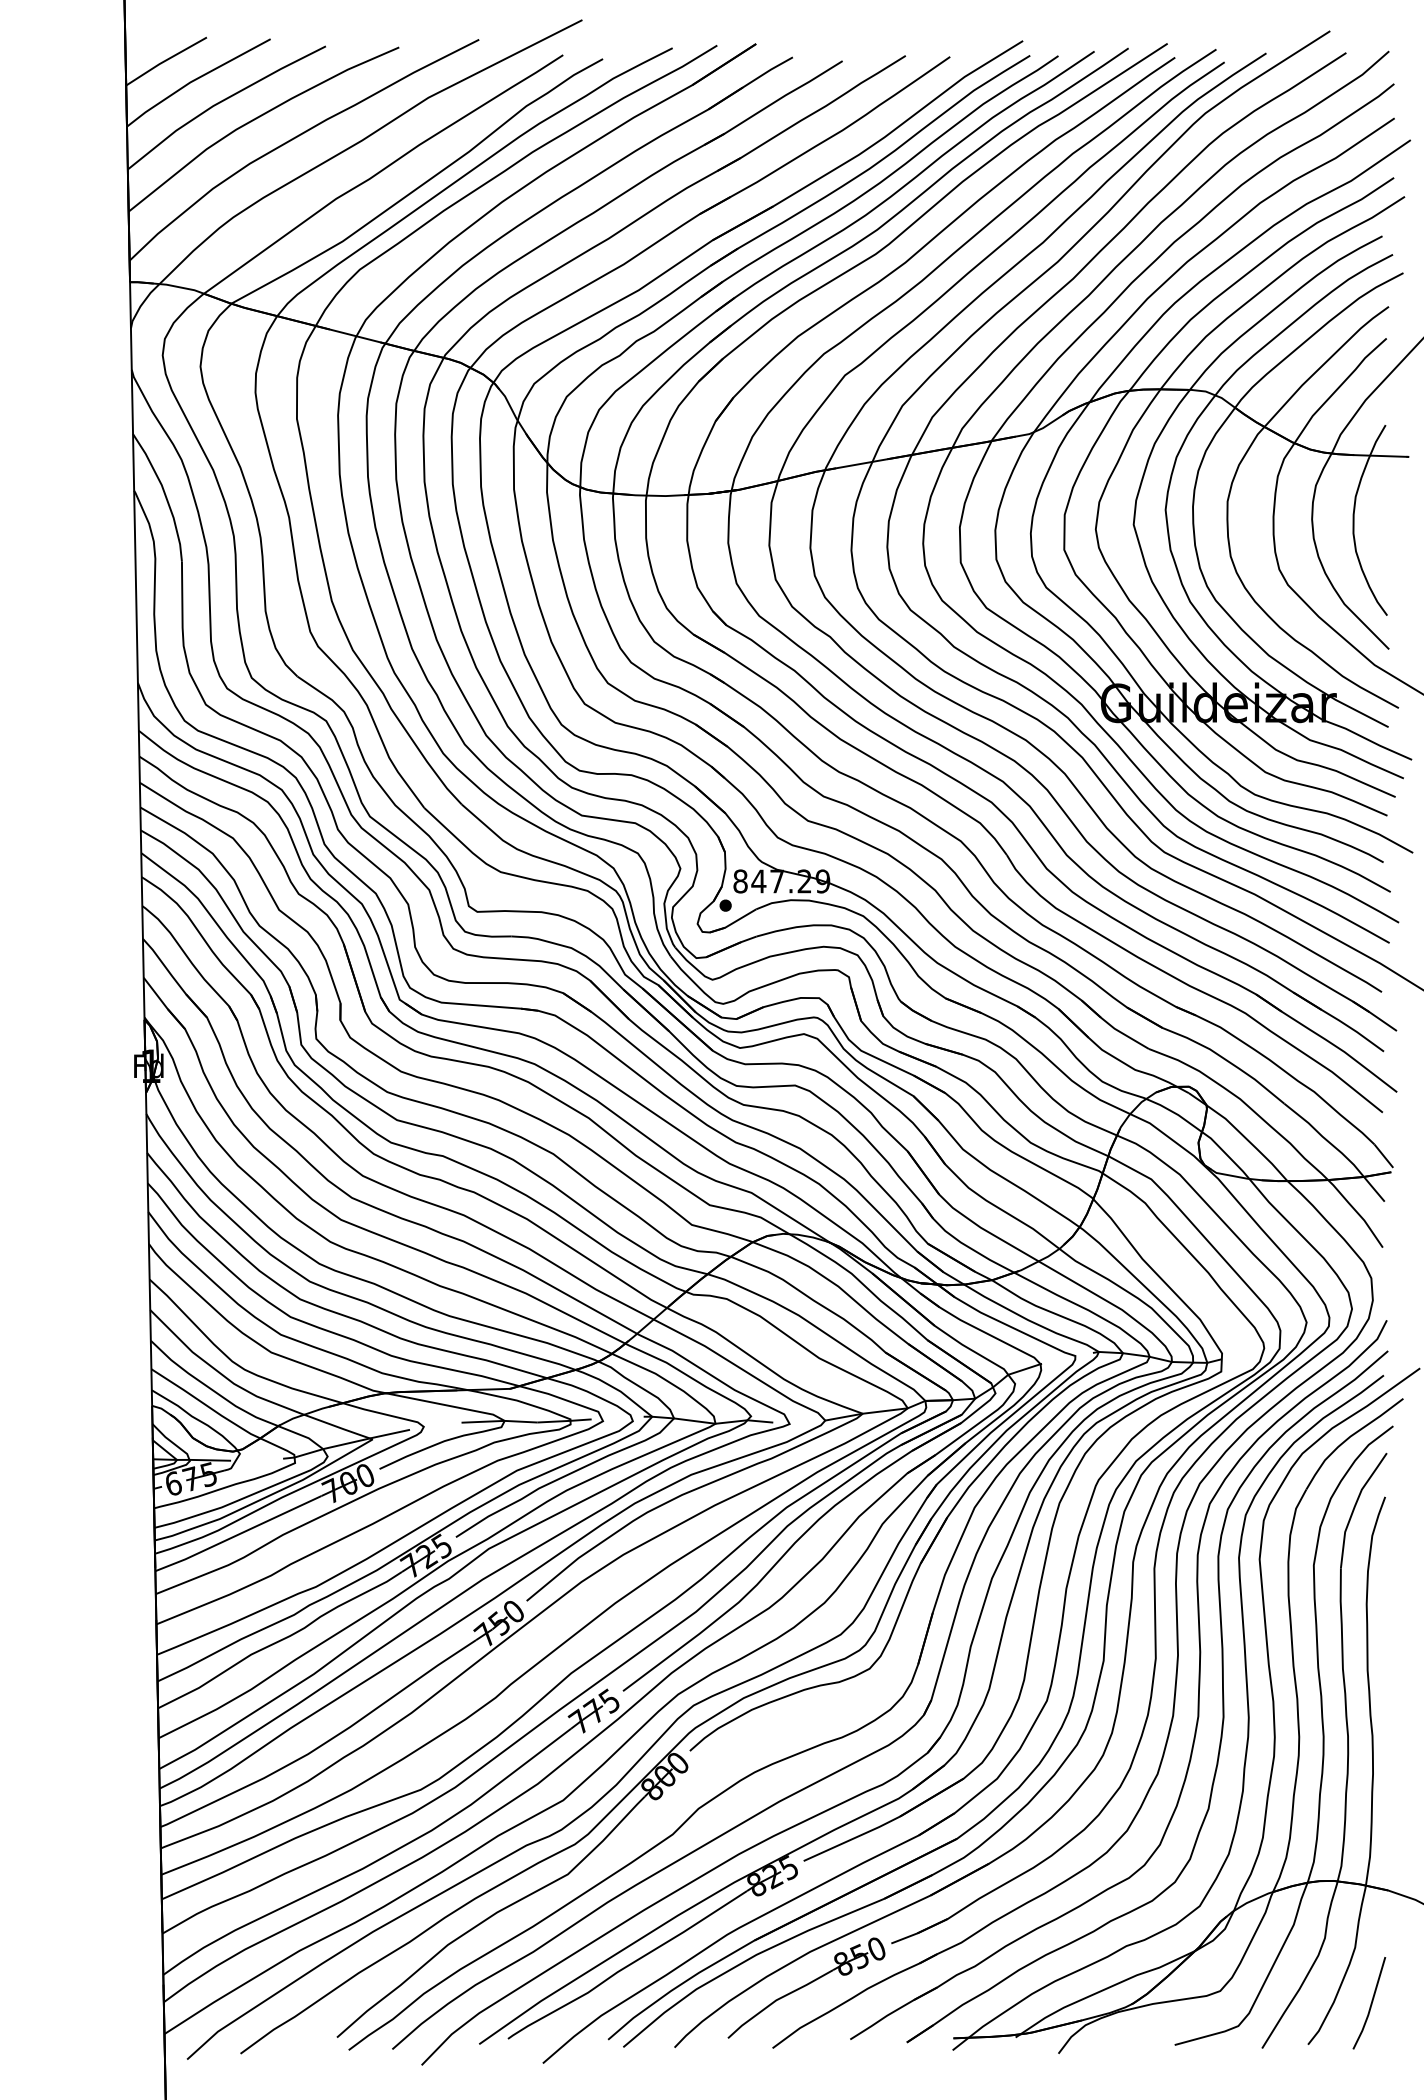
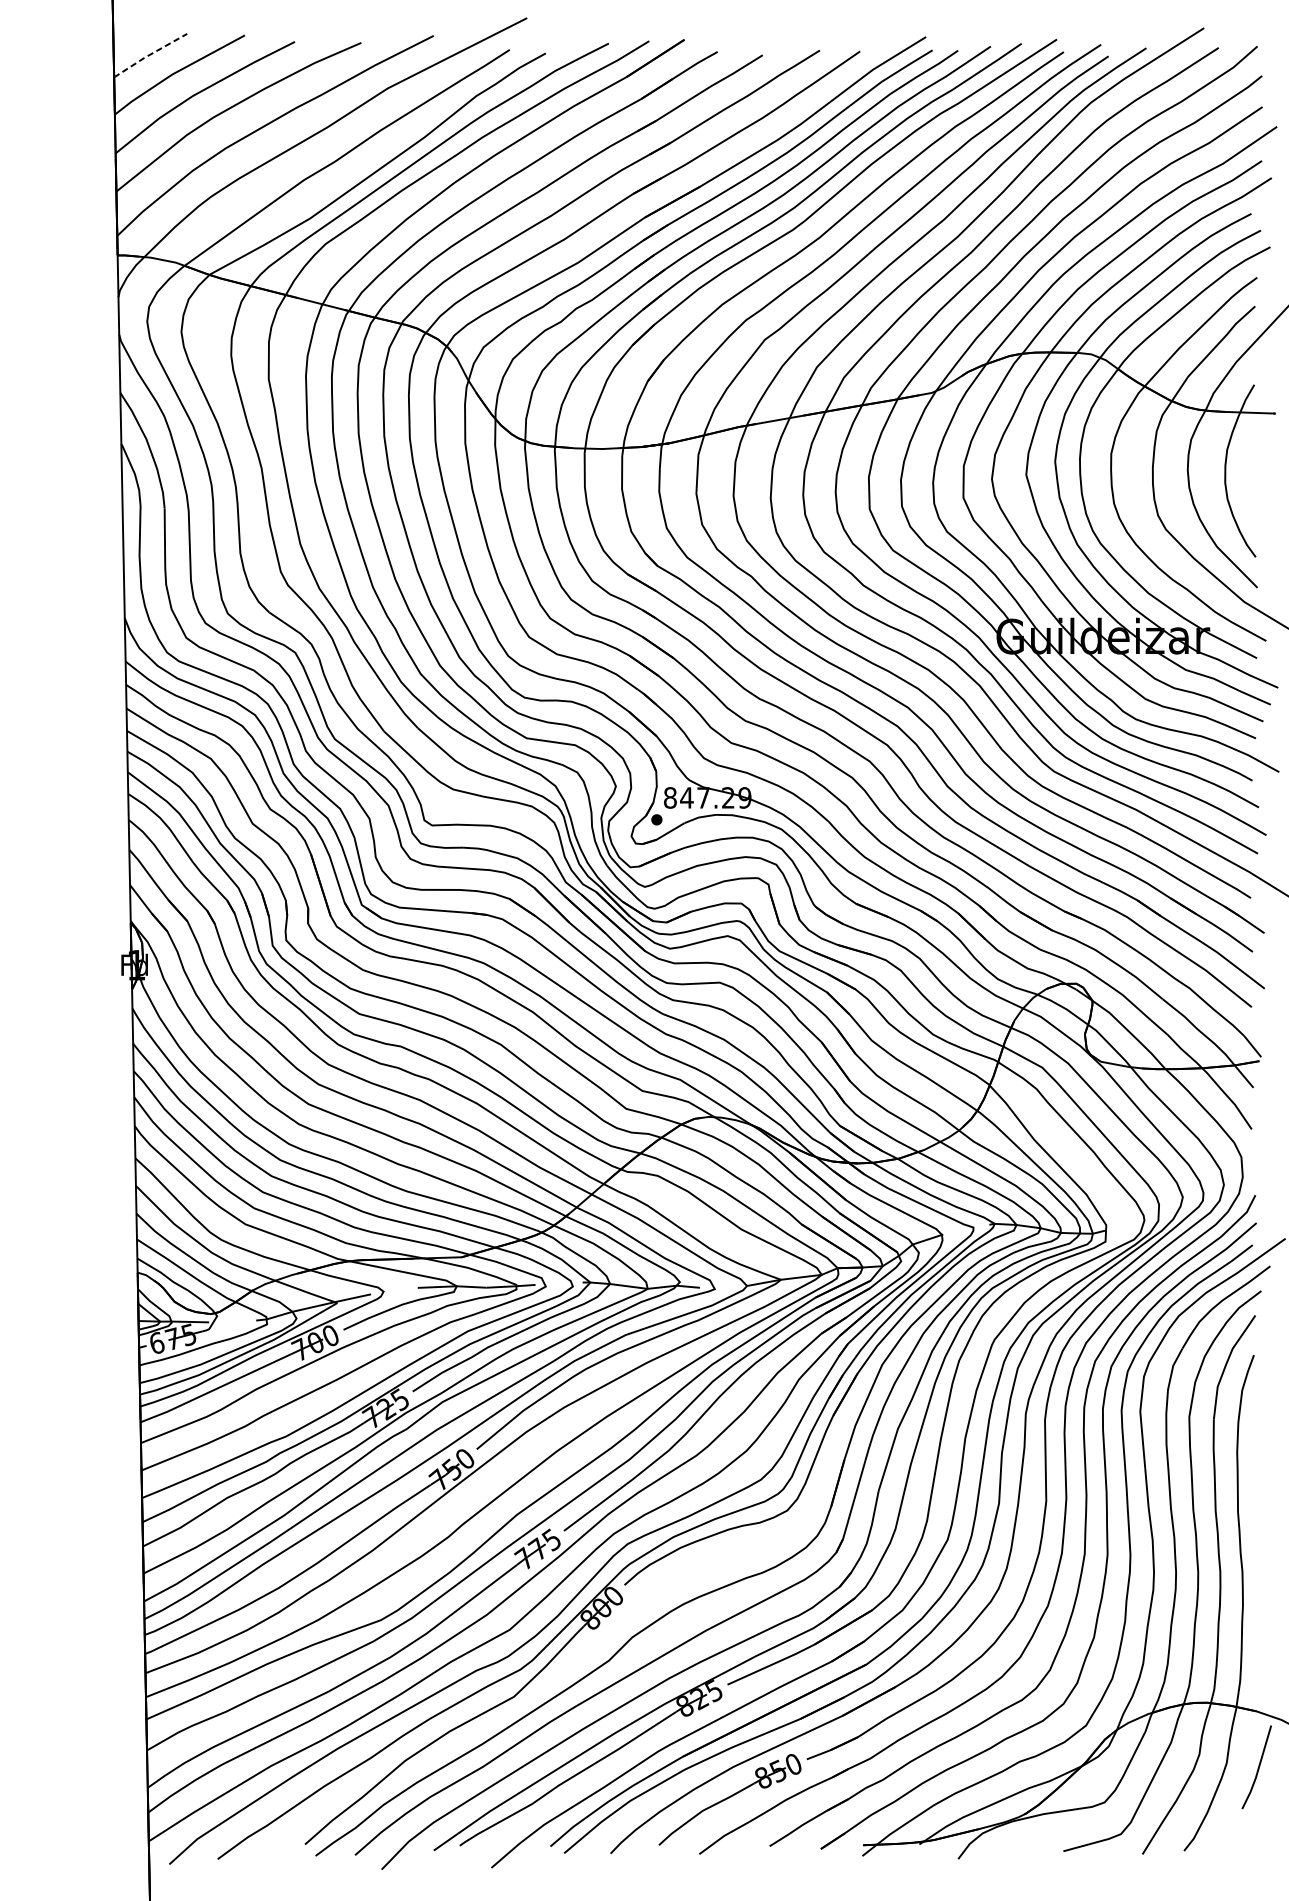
line: (164, 61) -> (148, 55), solid -> dashed
line: (1370, 2003) -> (1257, 1767), moved

